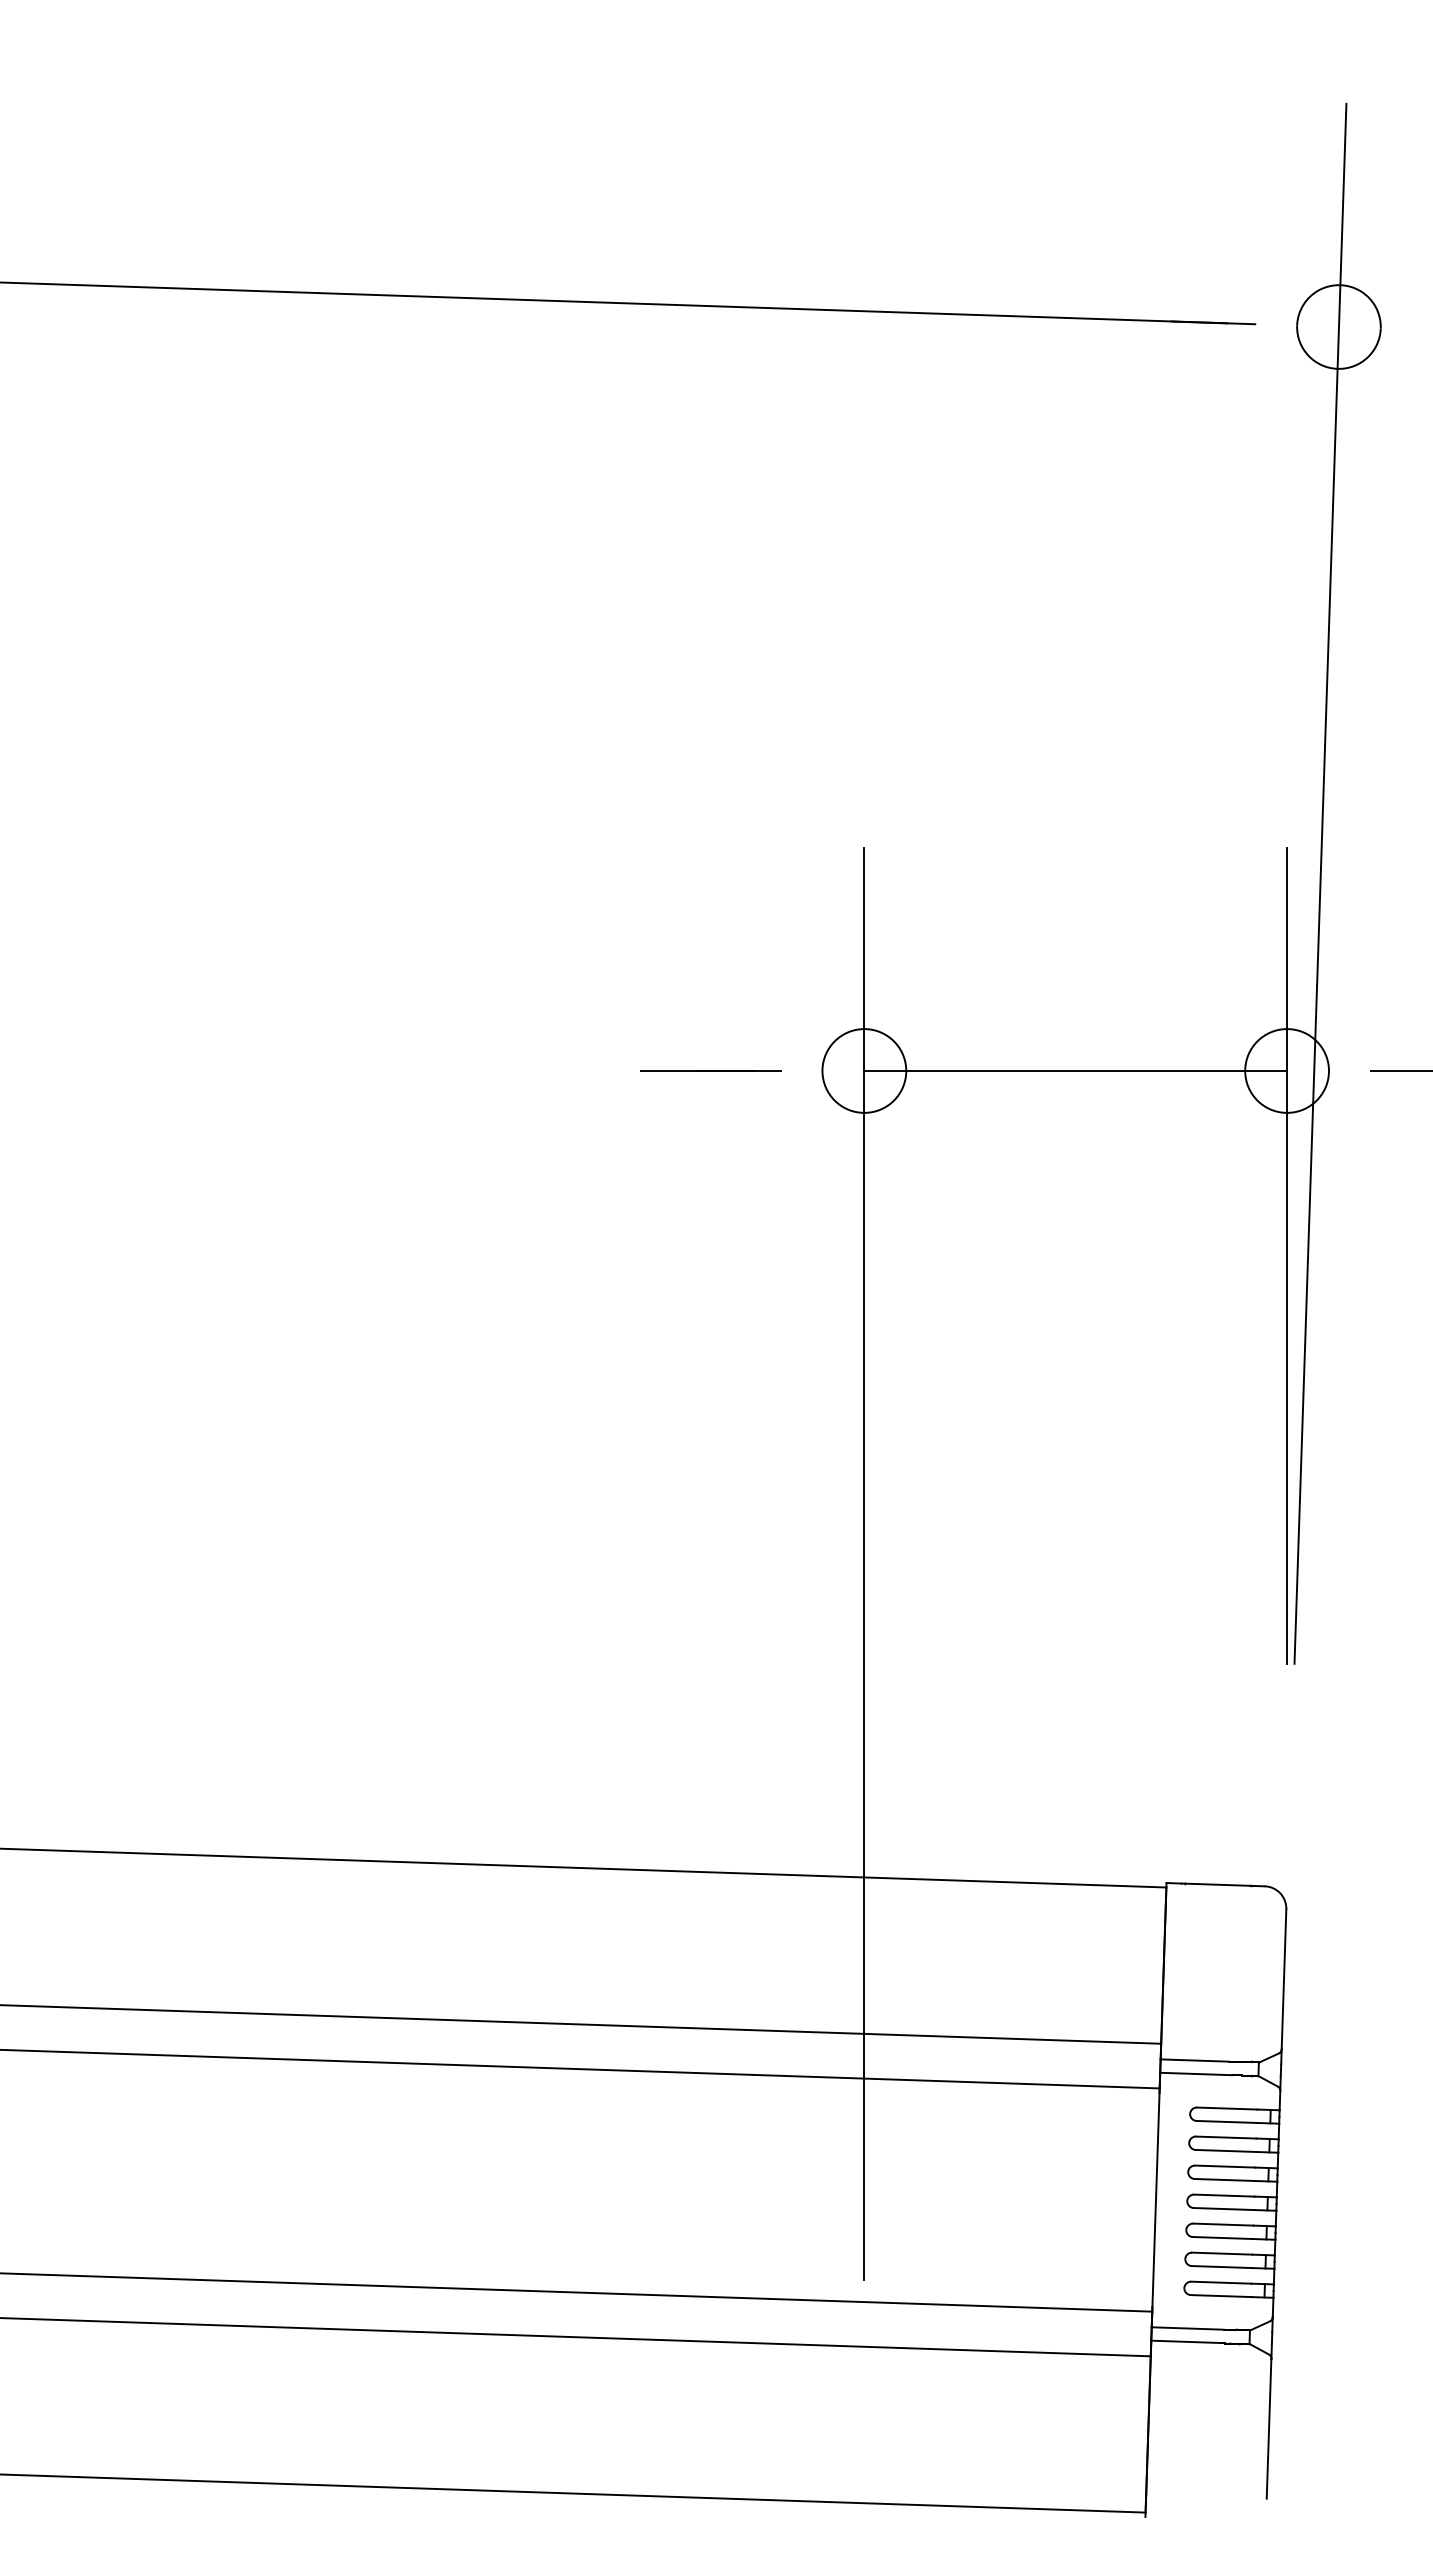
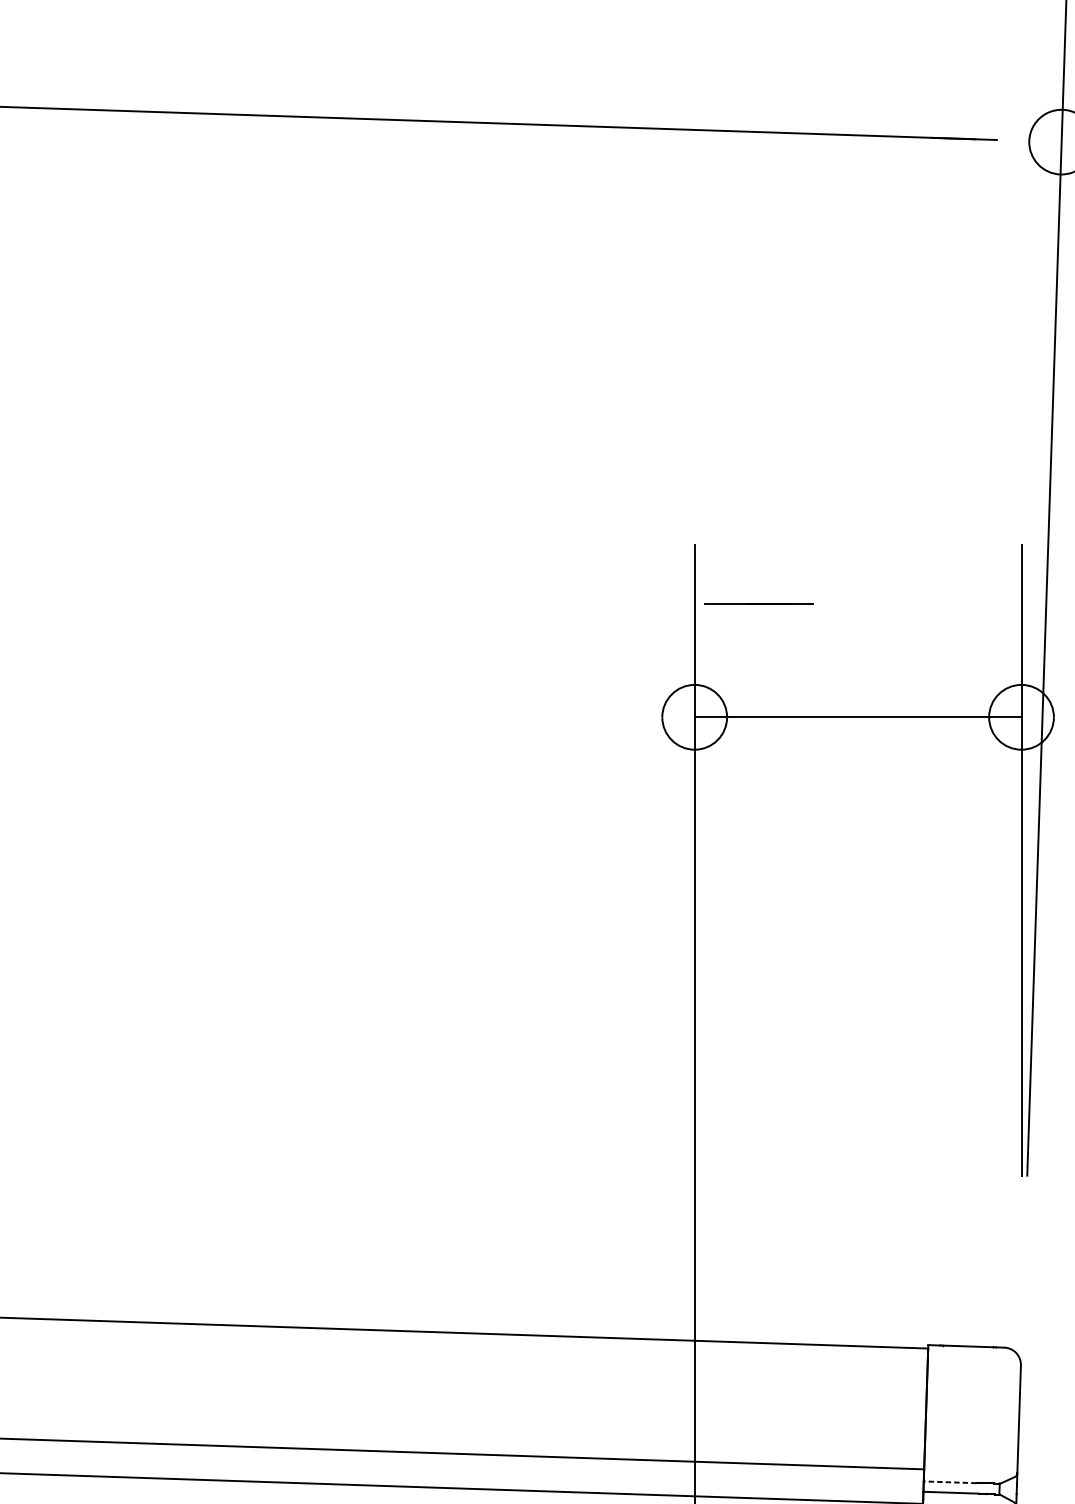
line: (710, 1070) -> (758, 603), moved
line: (1194, 2060) -> (949, 1482), solid -> dashed

